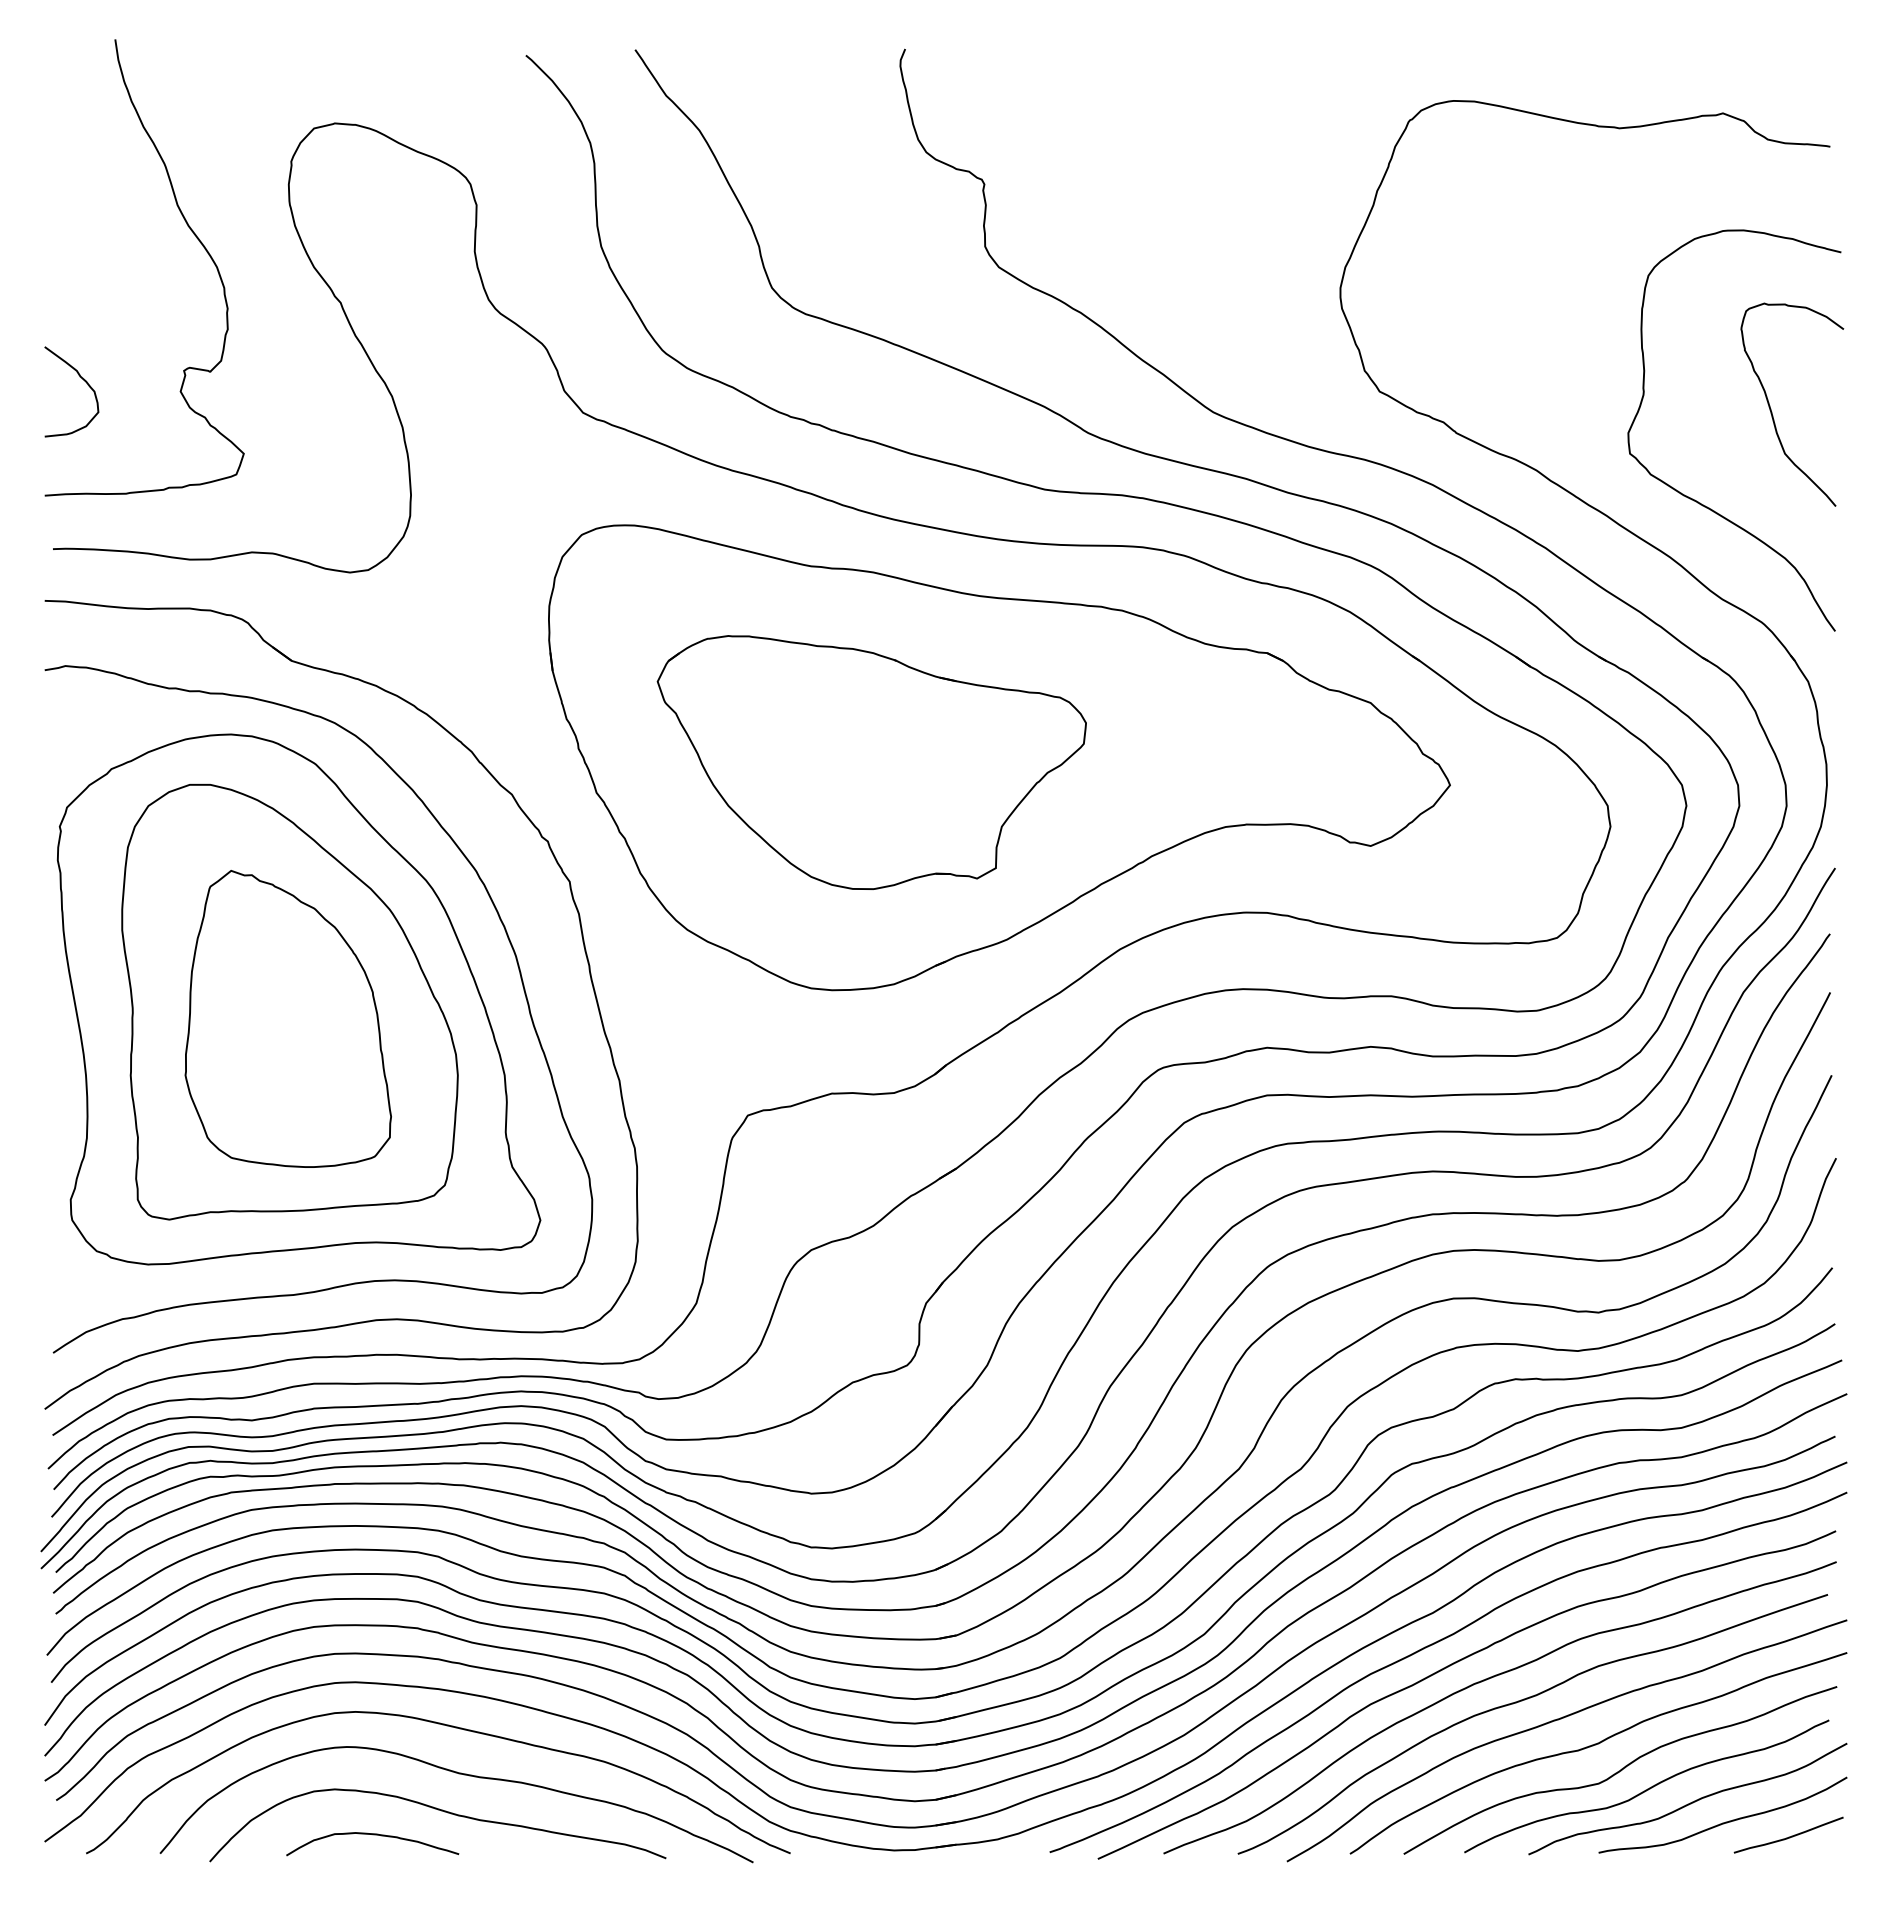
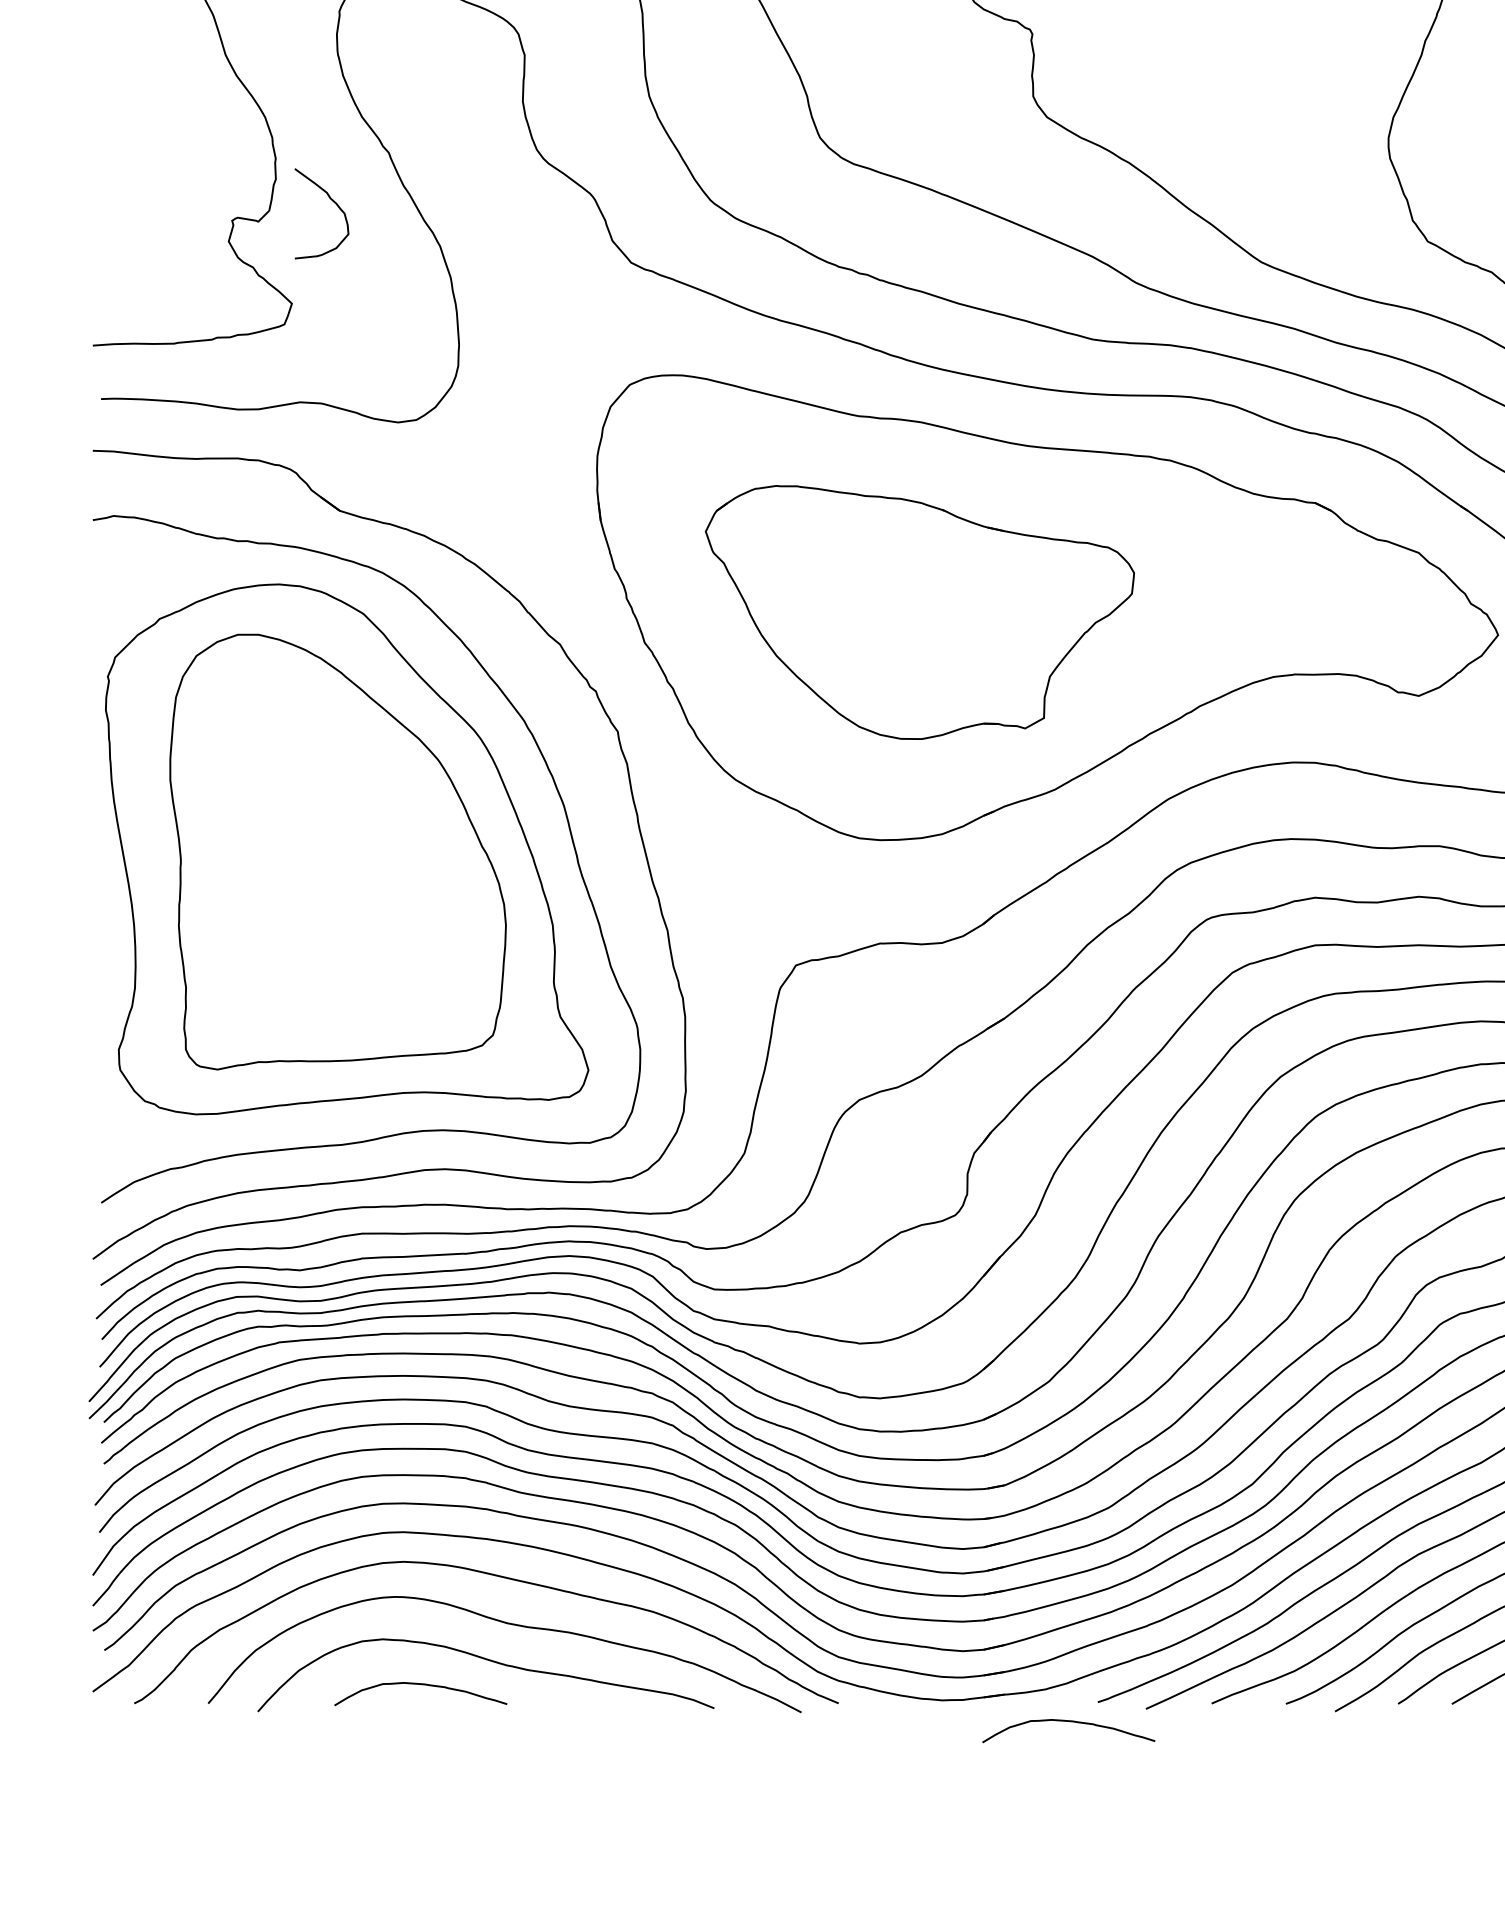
curve: (82, 379) -> (332, 201), moved
part: (287, 1018) -> (335, 868), removed
curve: (1020, 1872) -> (1068, 1722), added

